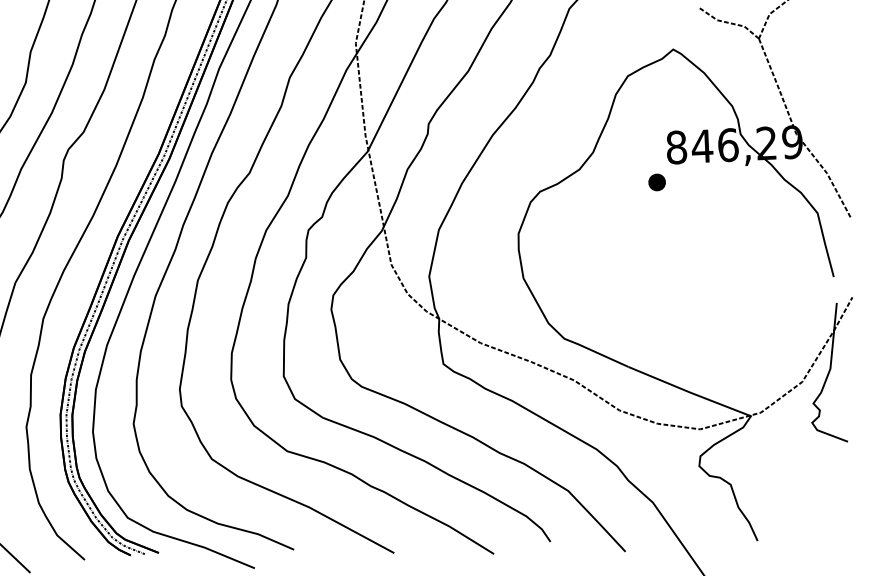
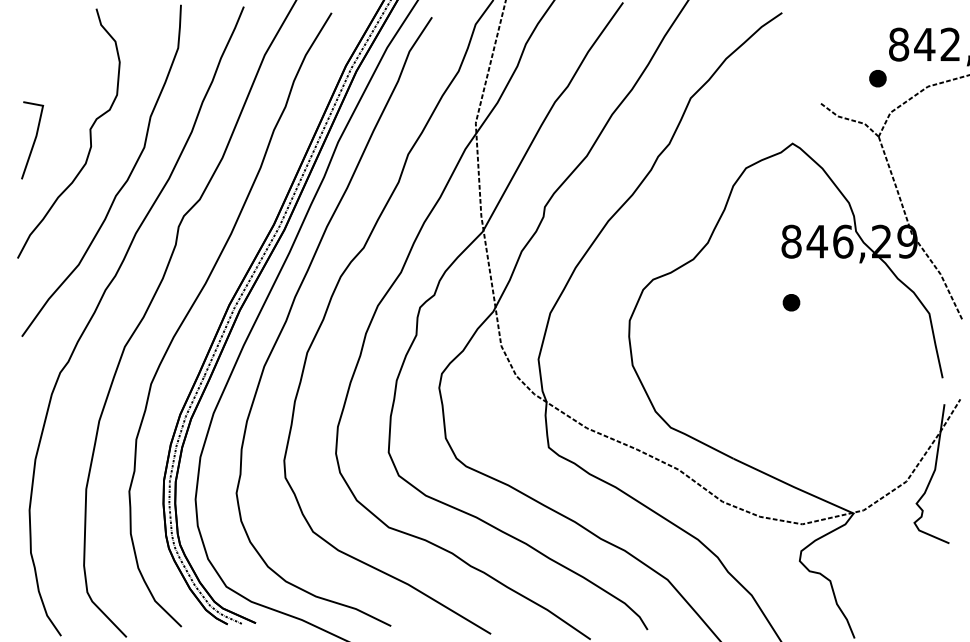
part: (657, 182) -> (791, 302), moved

